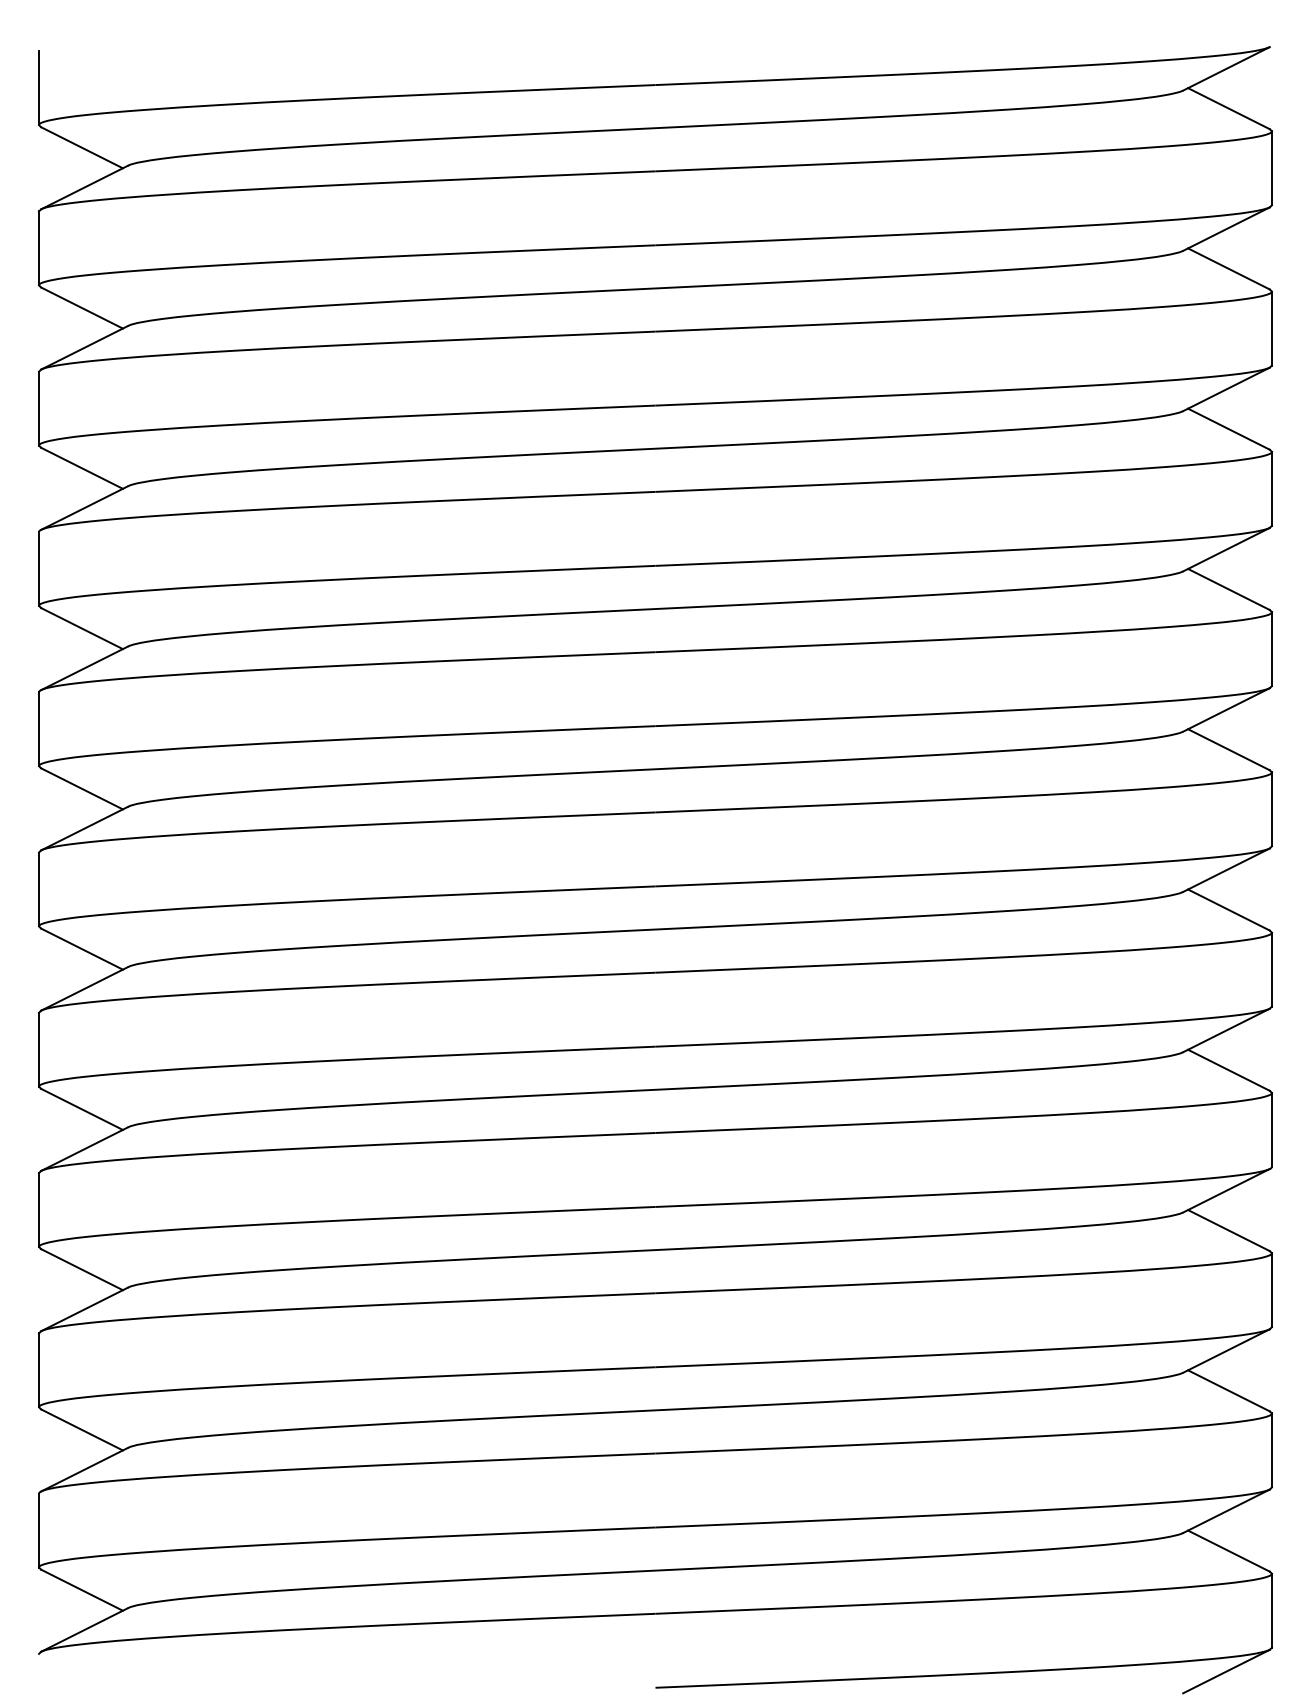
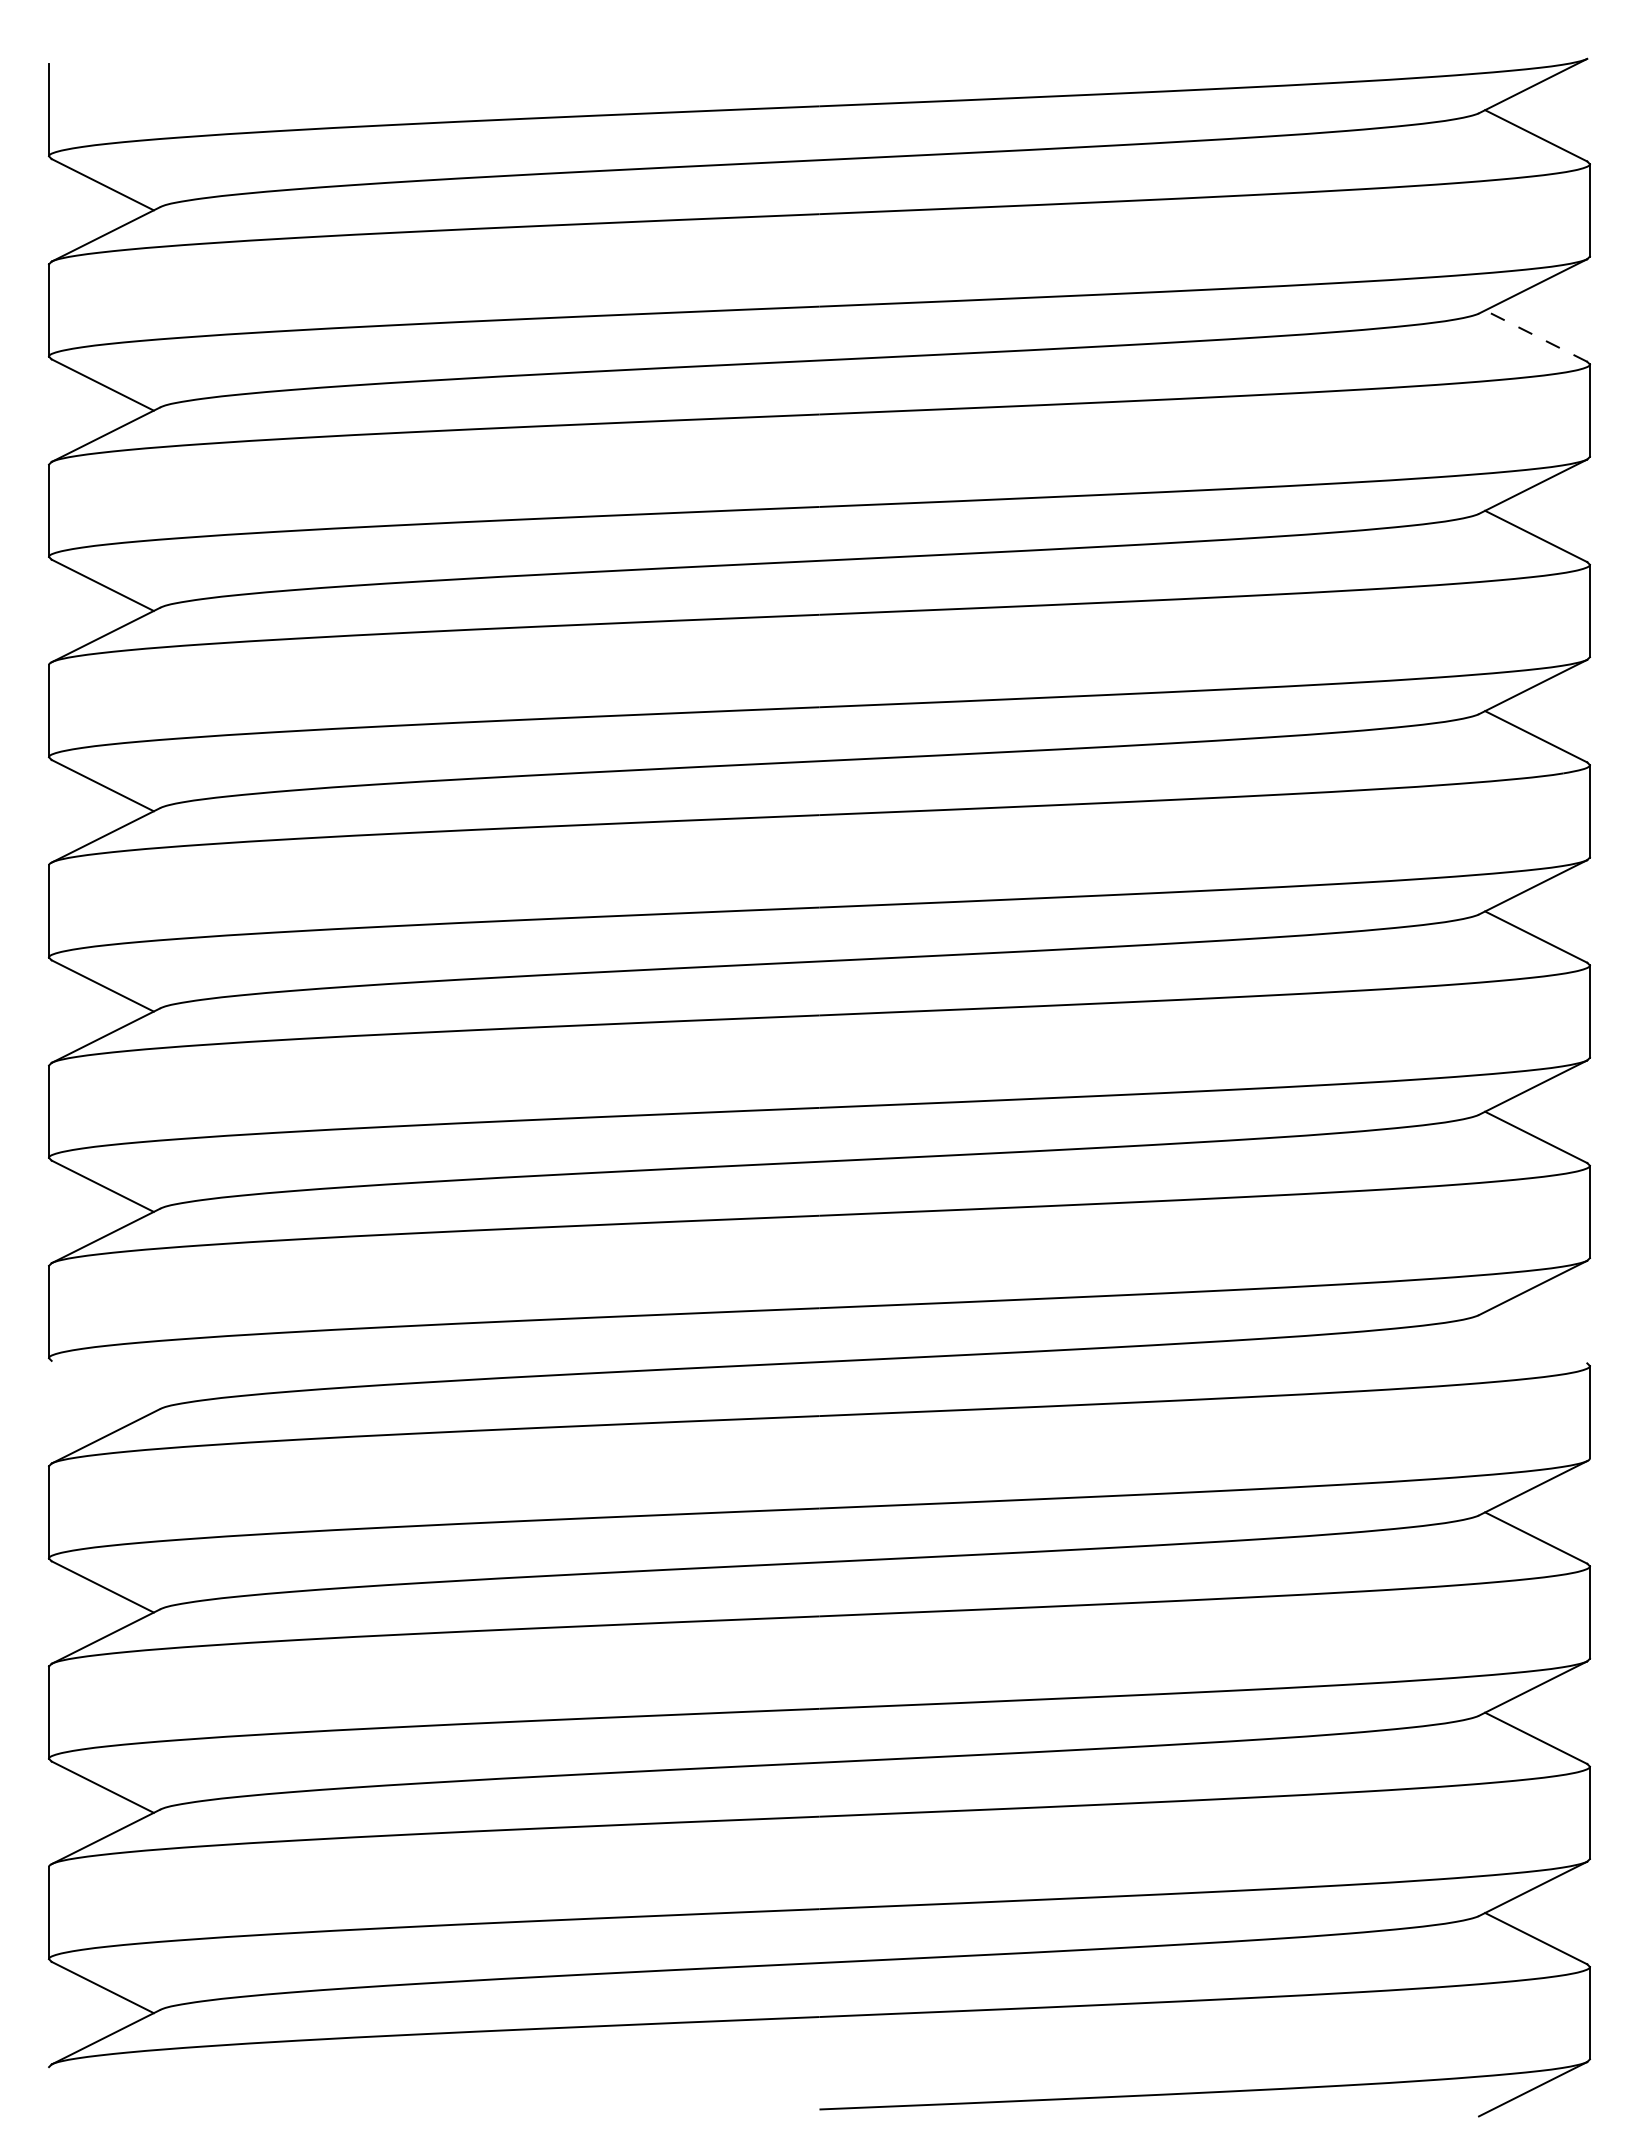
line: (1228, 268) -> (1535, 335), solid -> dashed
line: (1229, 1070) -> (1536, 1337), removed
line: (81, 1109) -> (102, 1386), removed

